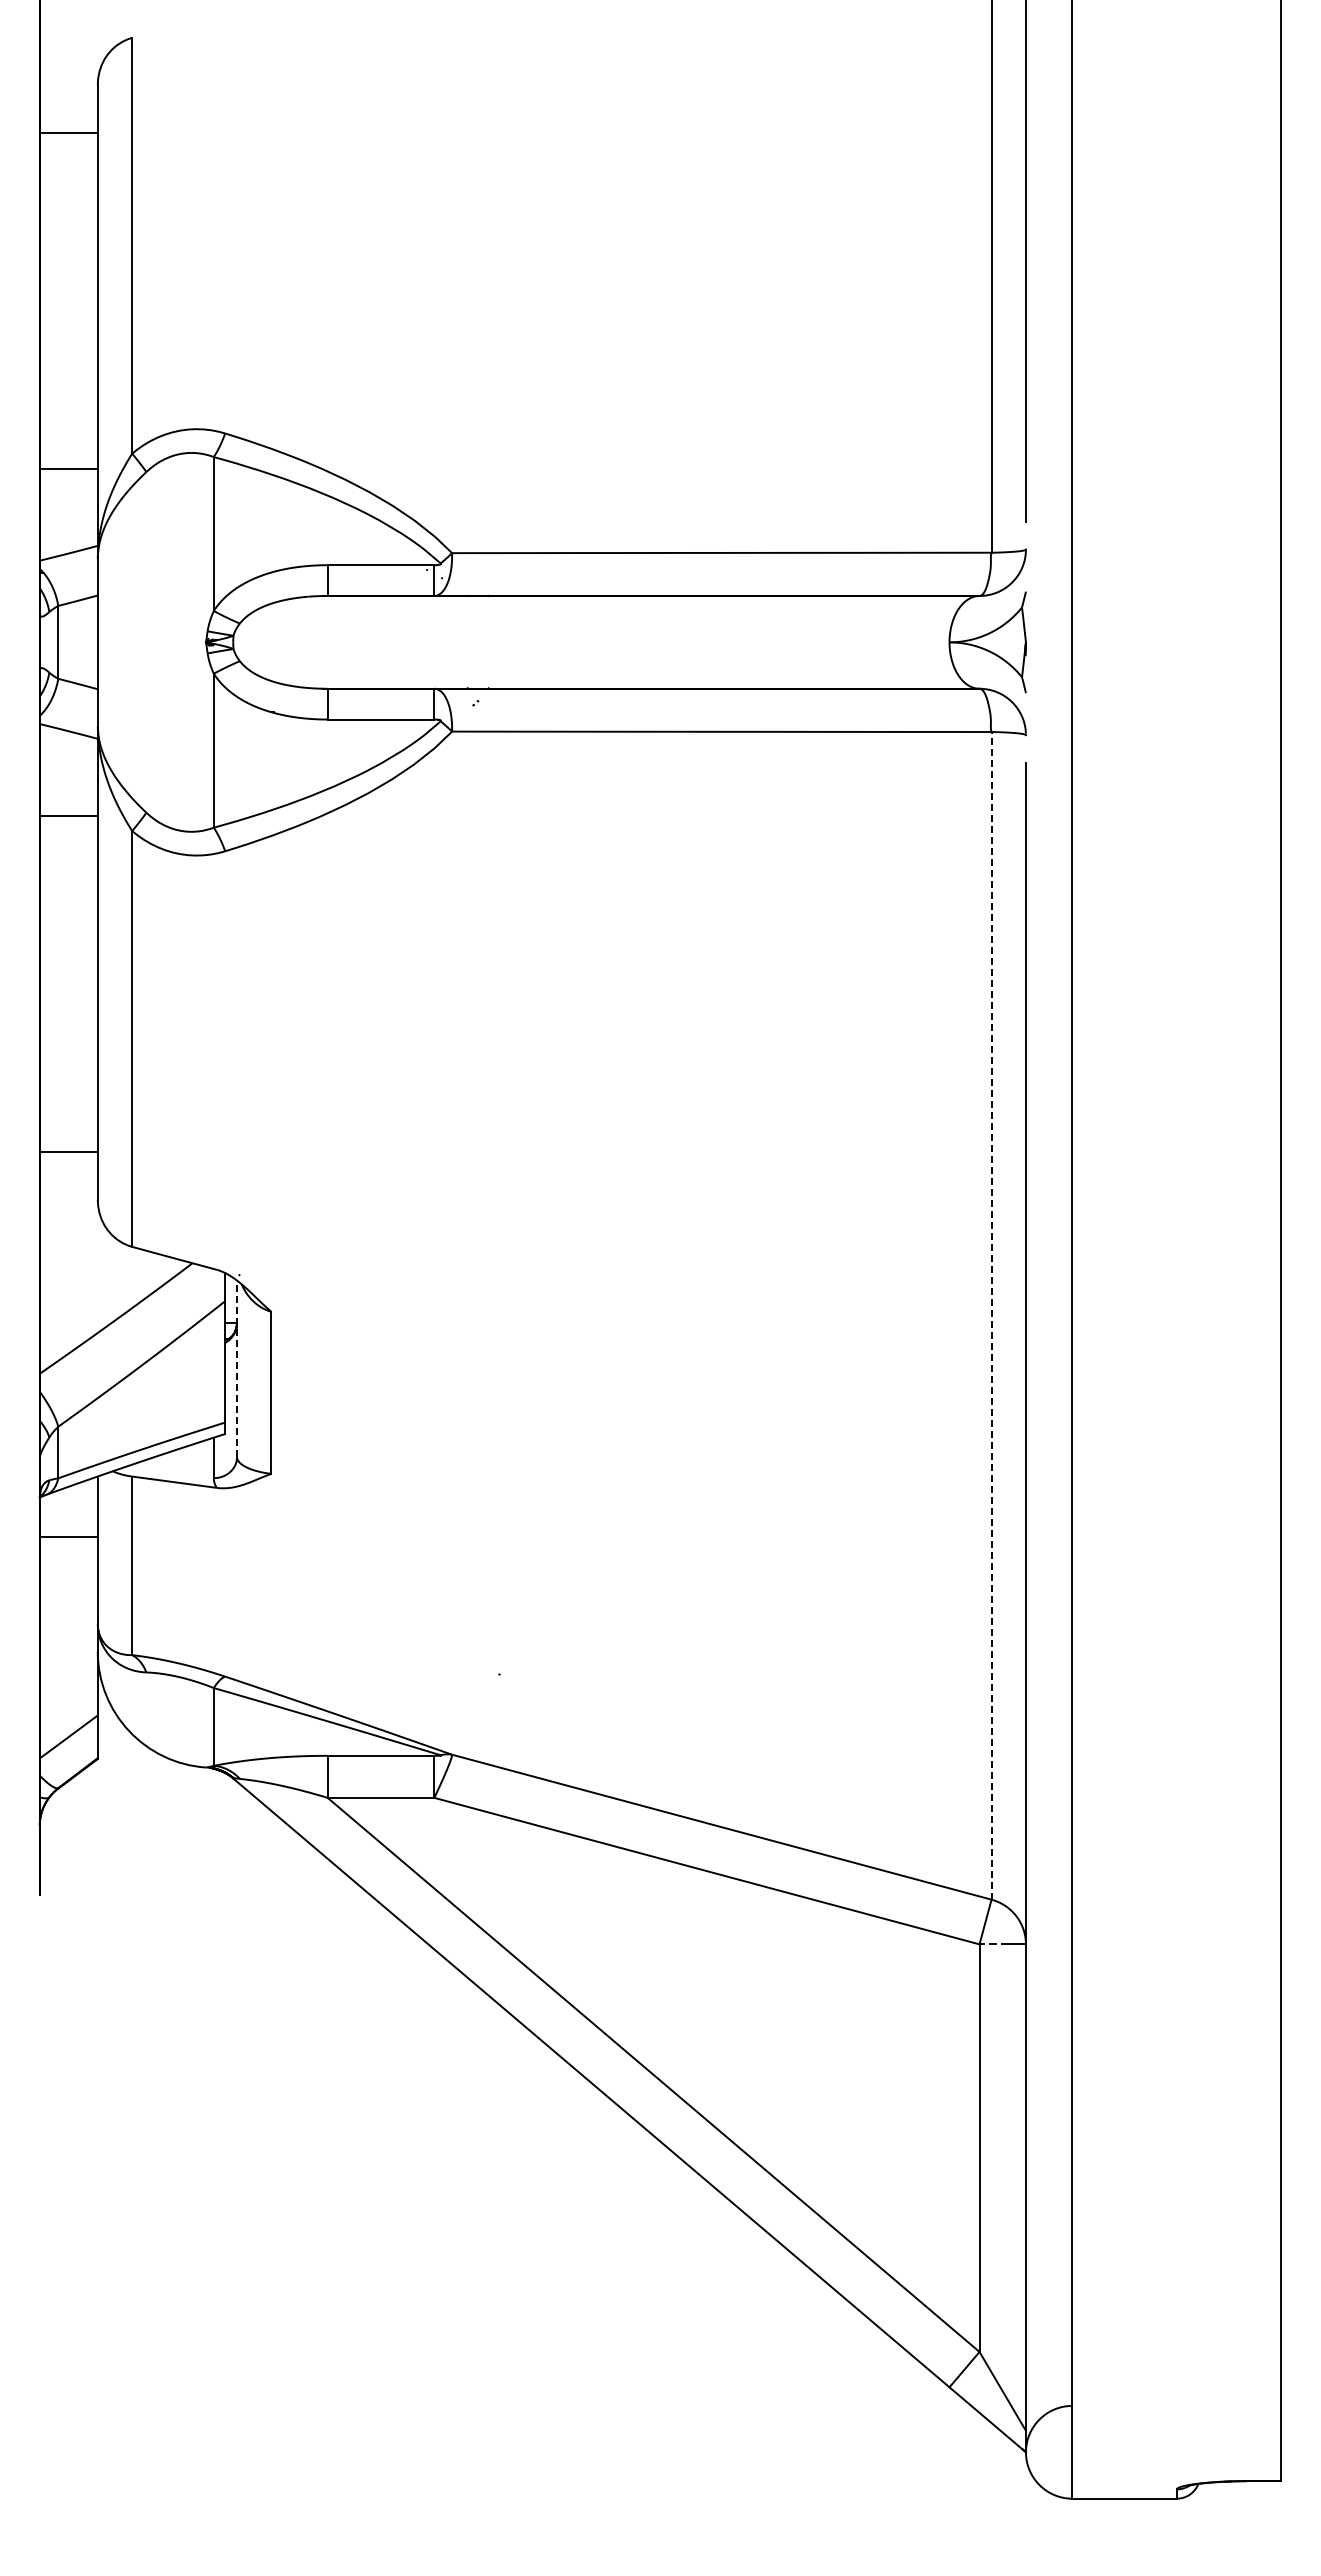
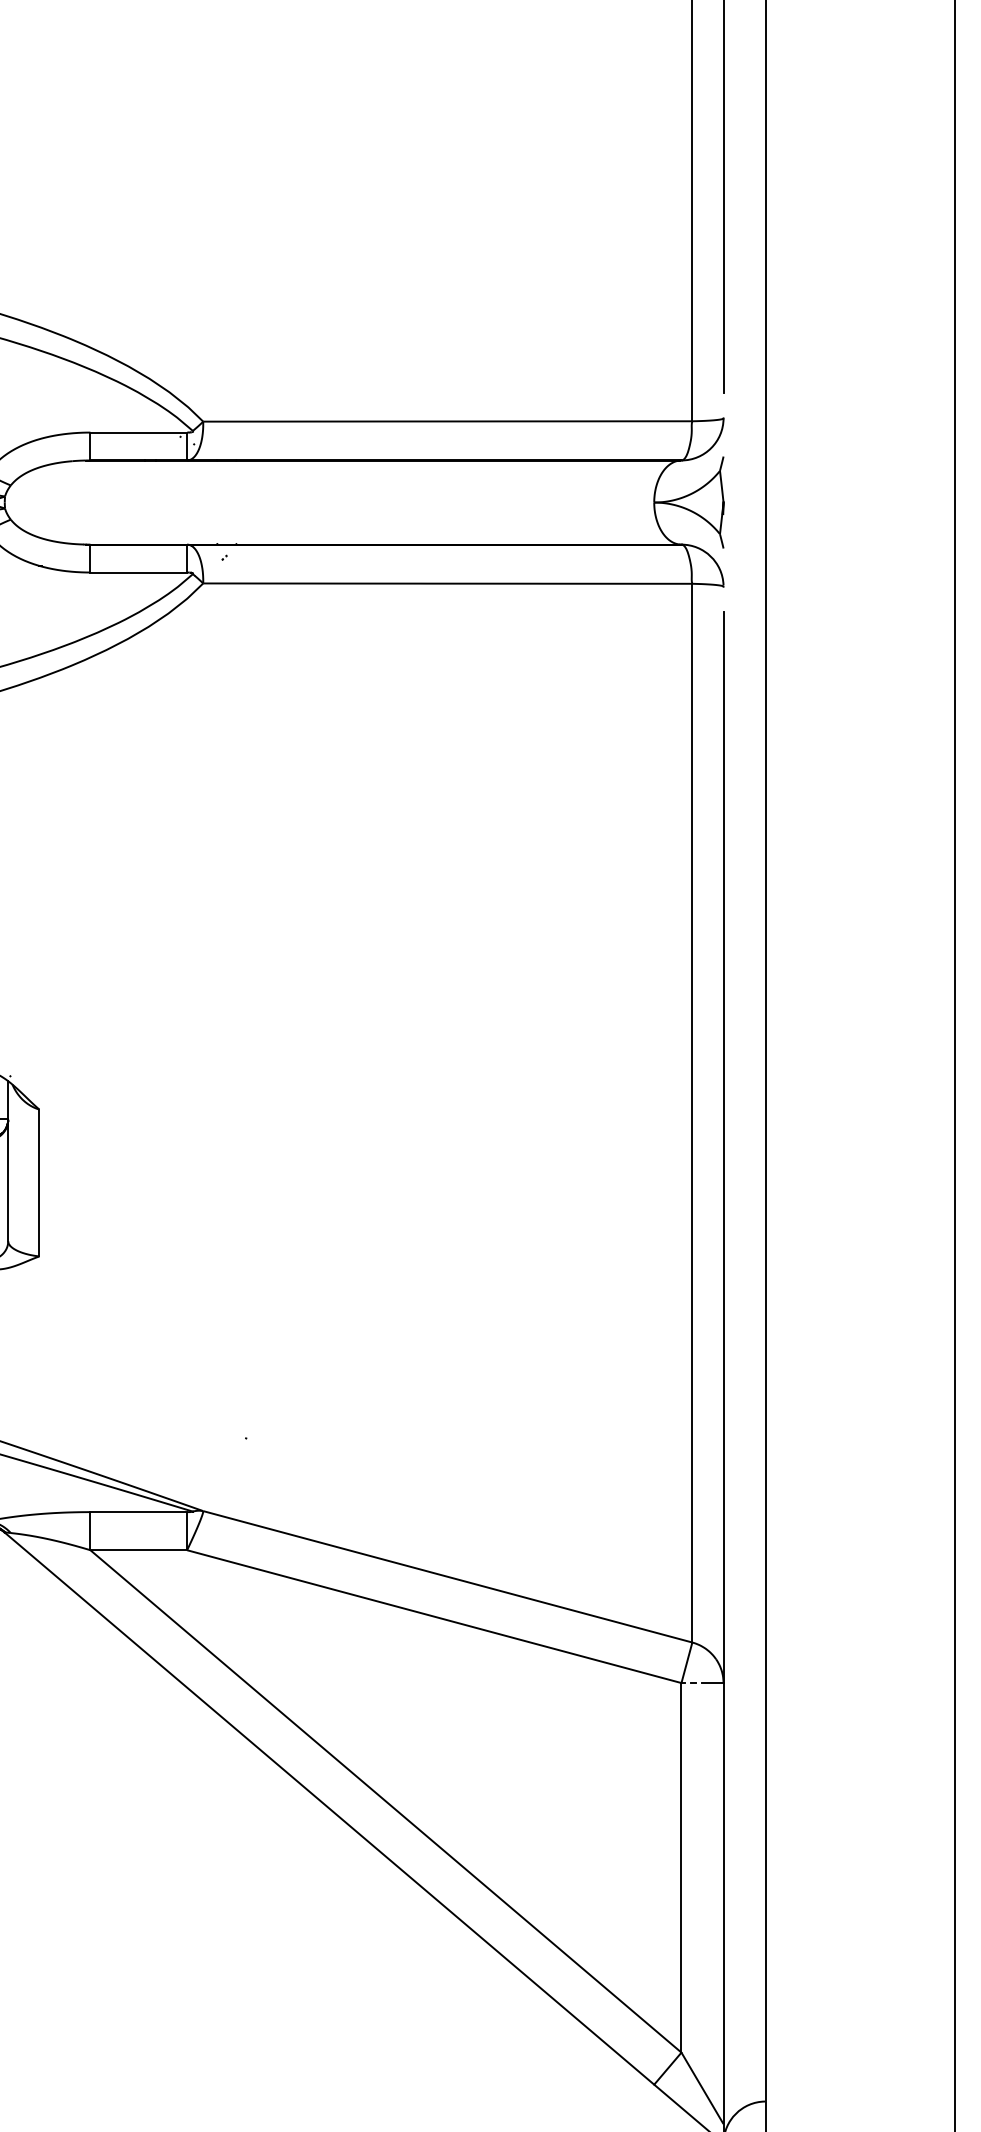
line: (991, 1315) -> (692, 1112), dashed -> solid
line: (237, 1368) -> (8, 1160), dashed -> solid

